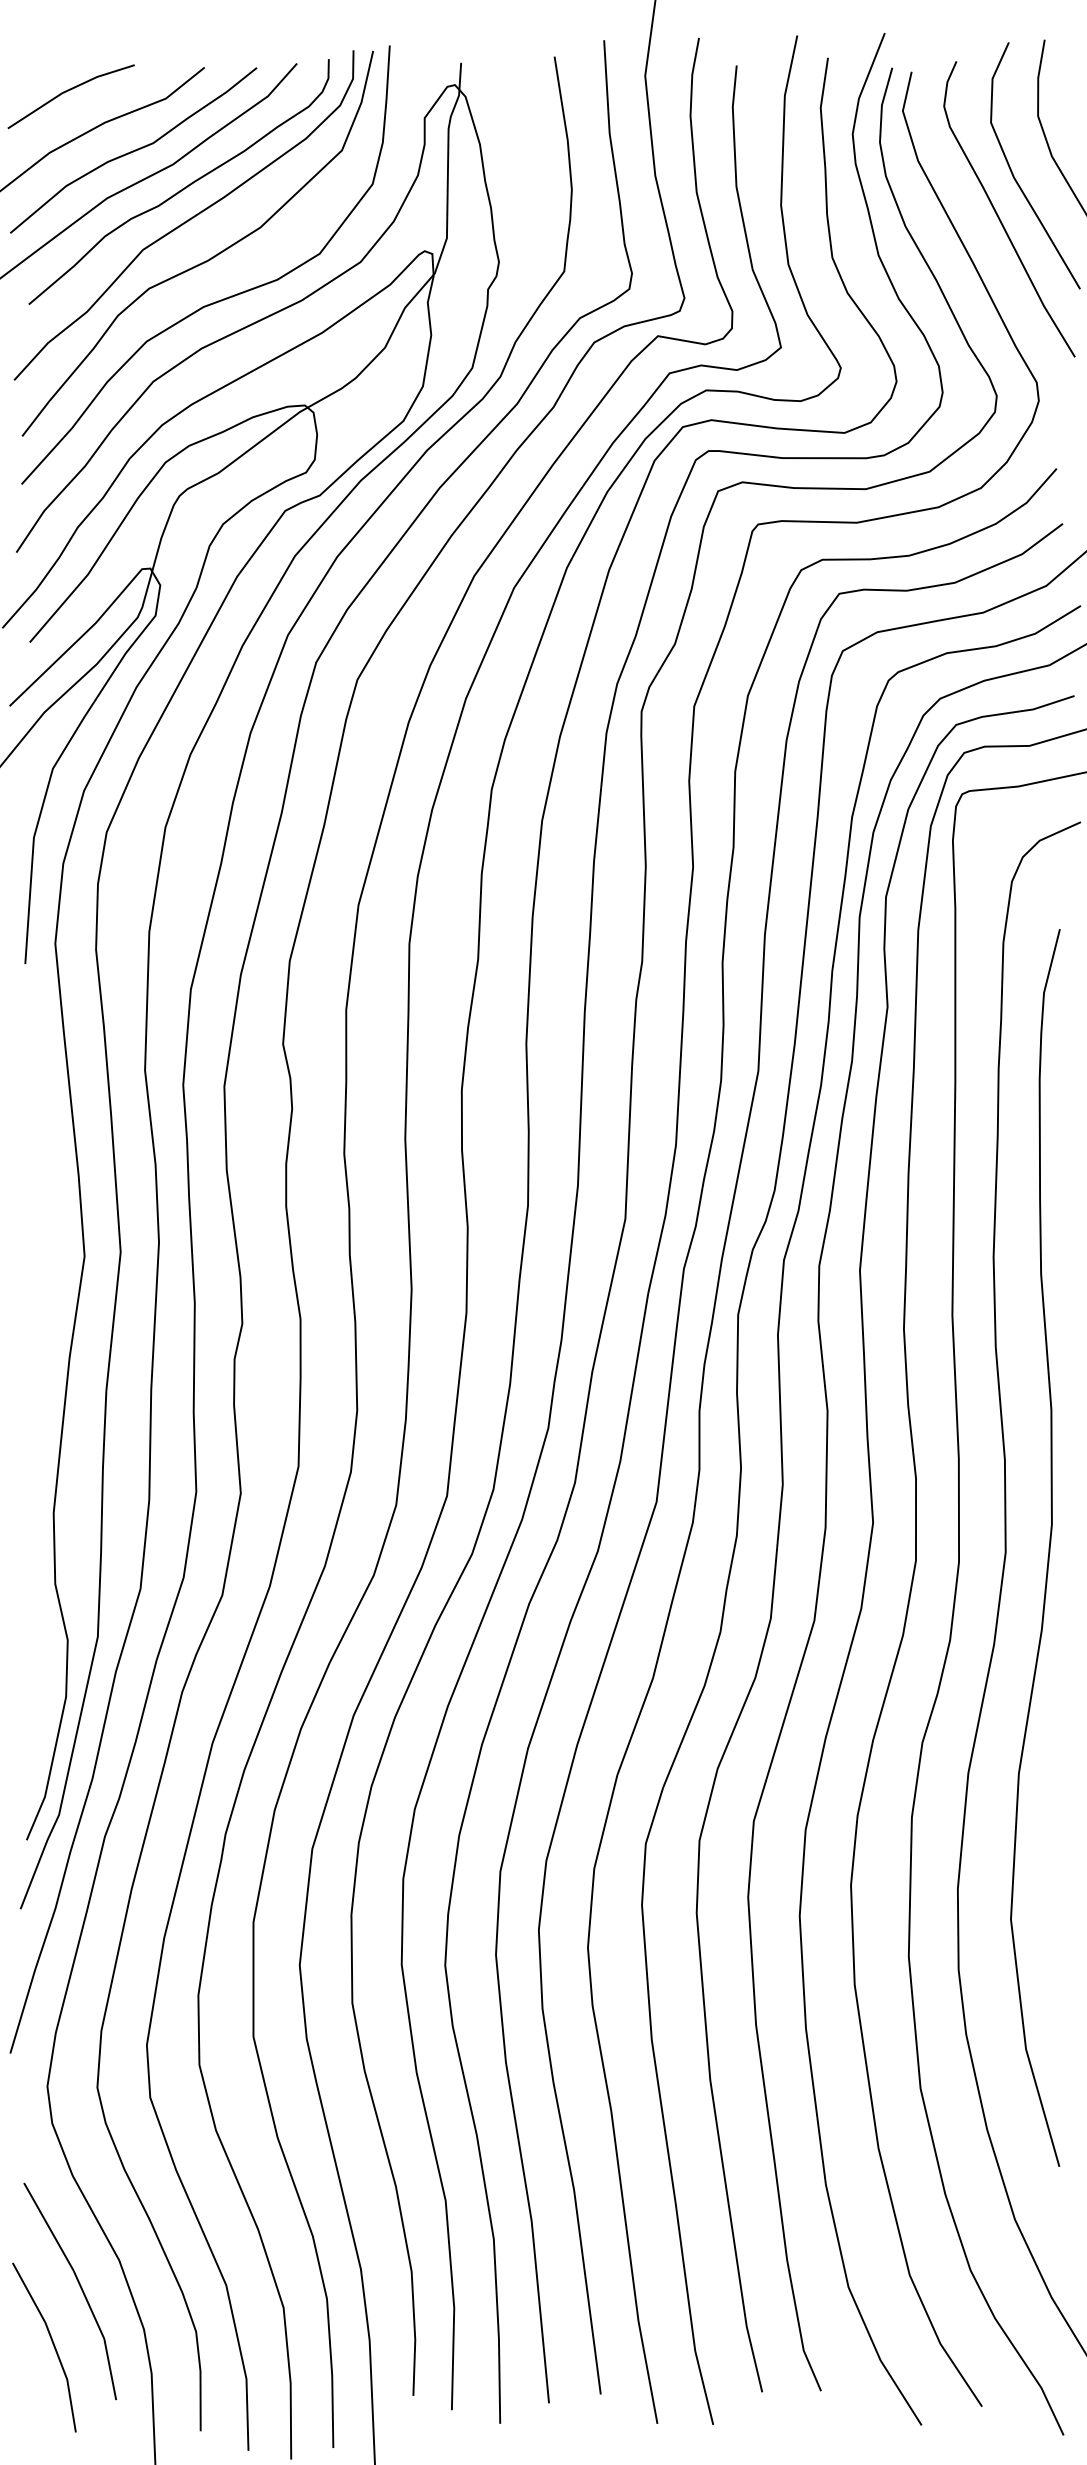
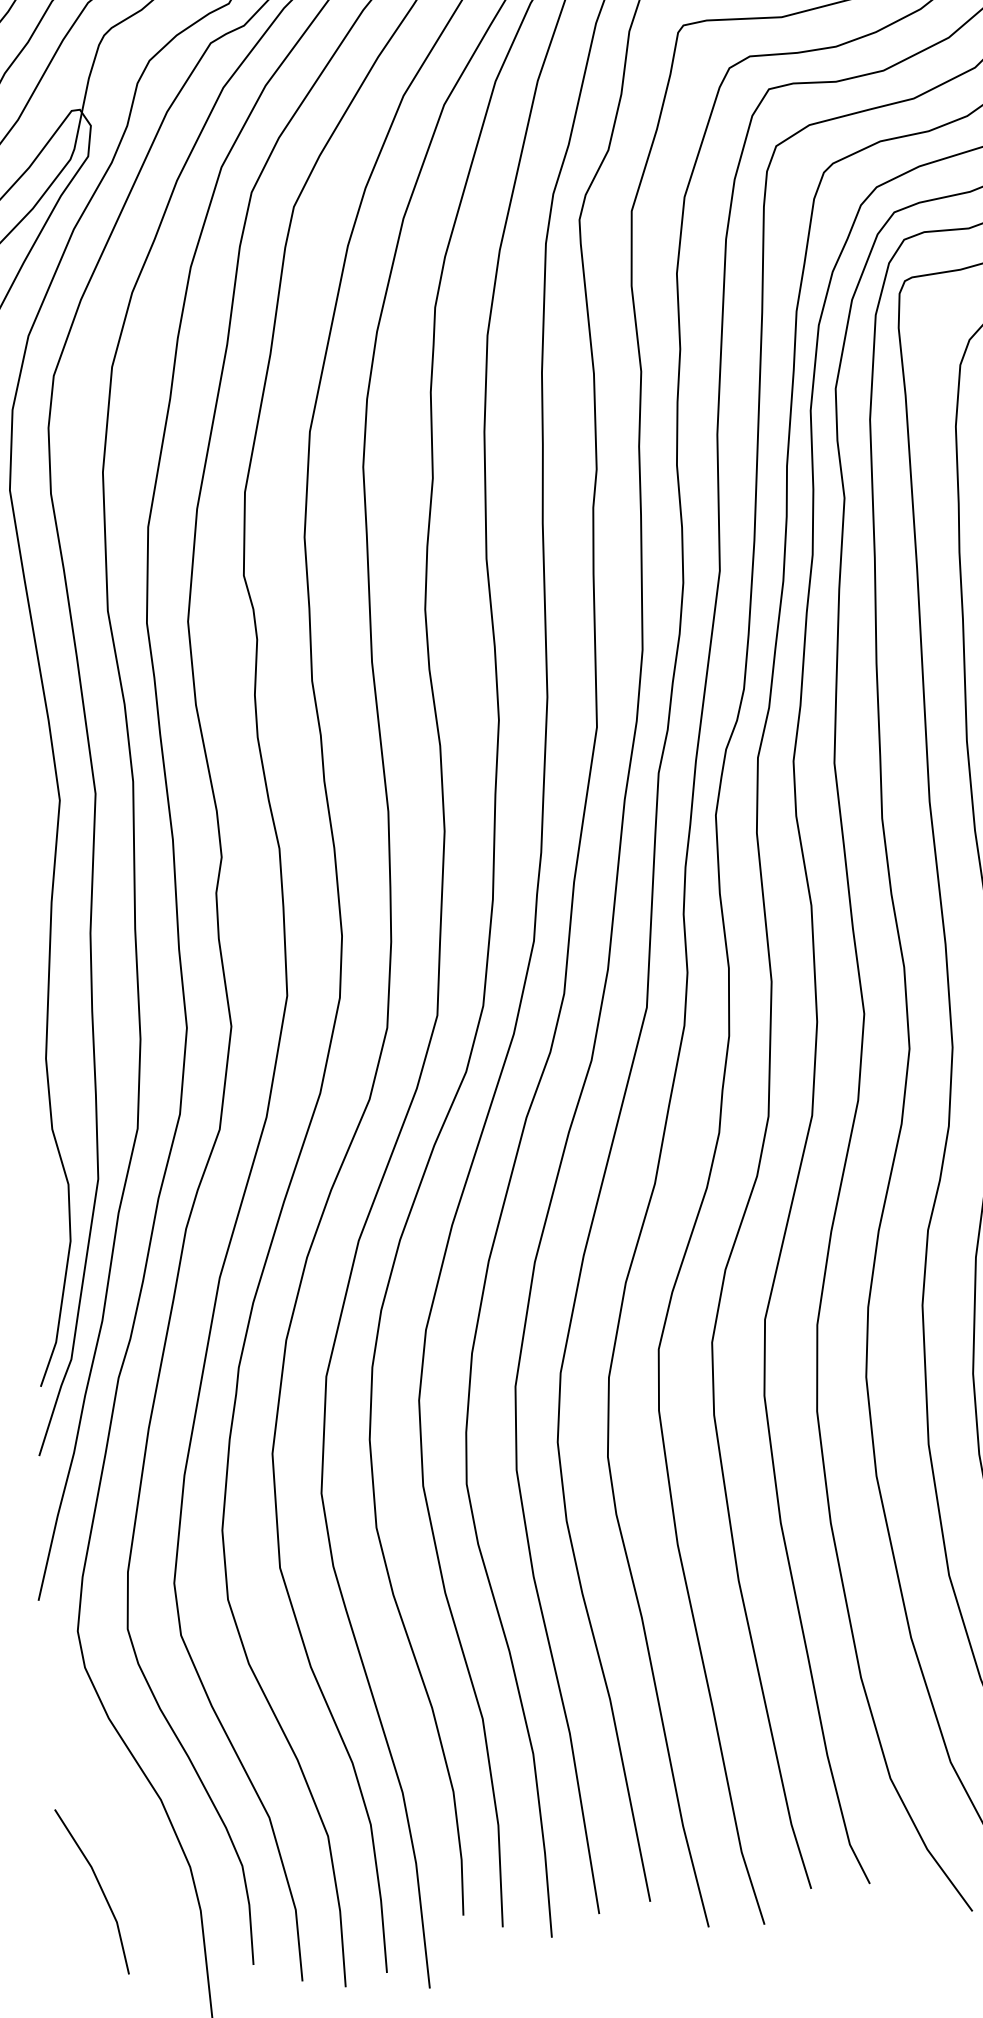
line: (79, 2286) -> (123, 1828), removed

